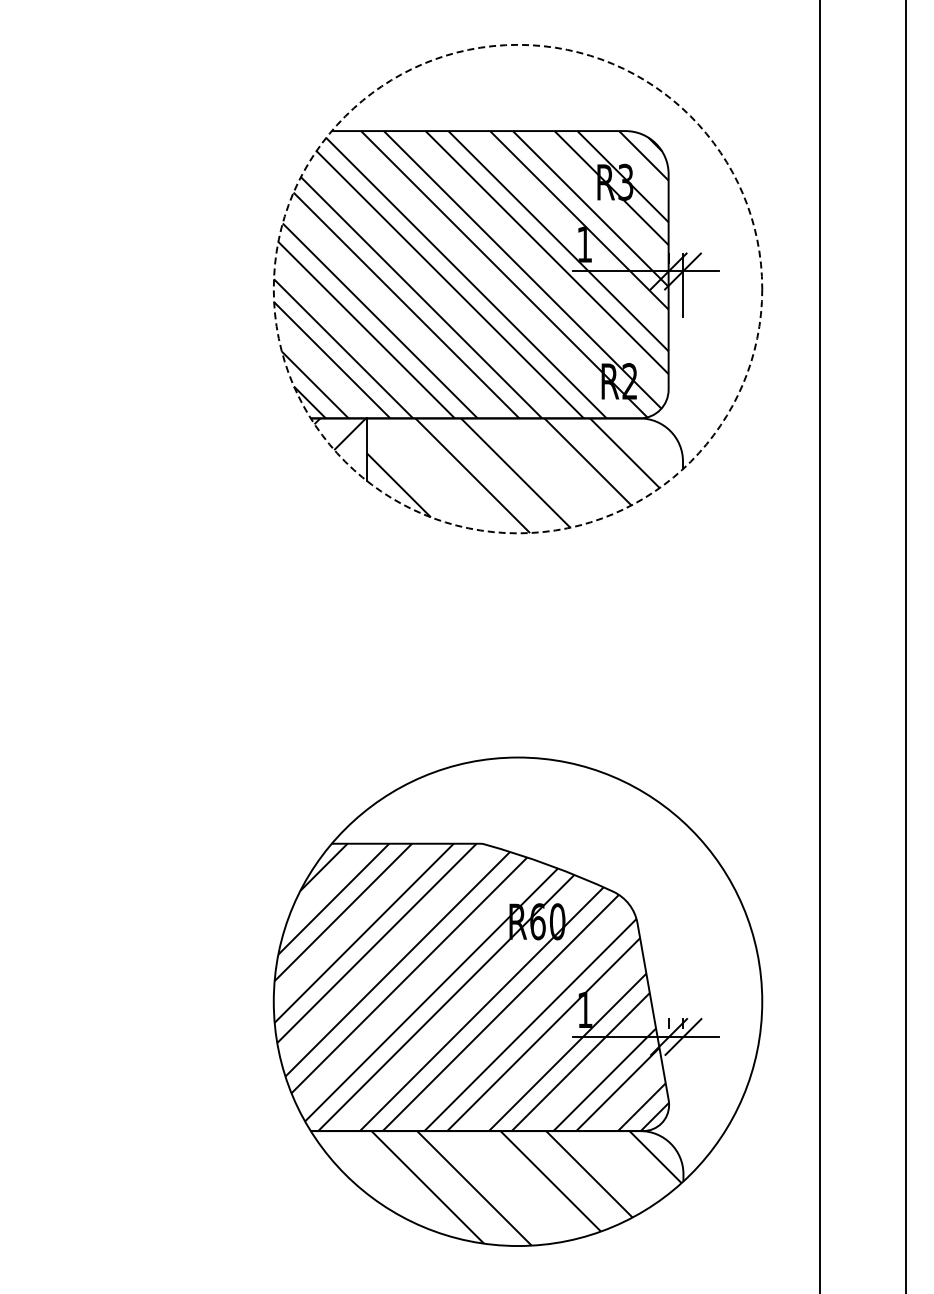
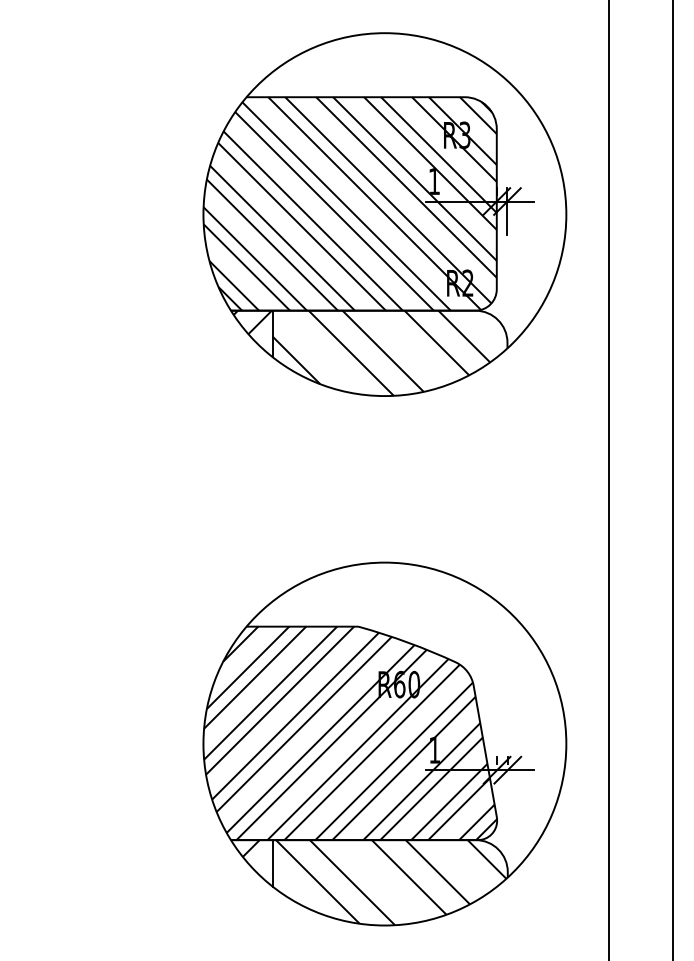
circle: (517, 288) -> (384, 214), dashed -> solid
hatch: (337, 1142) -> (250, 848), added
line: (366, 1162) -> (272, 863), added

